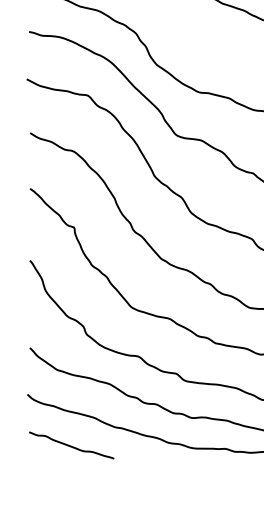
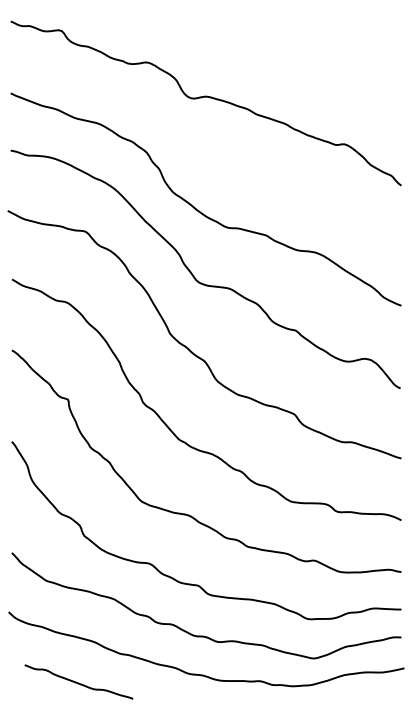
curve: (71, 445) -> (78, 682), moved

